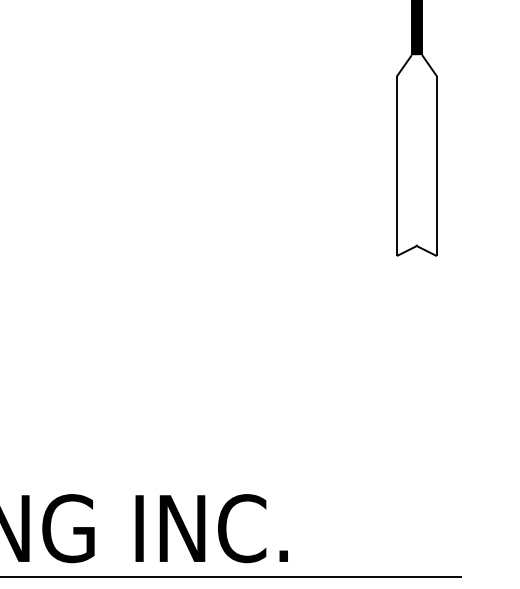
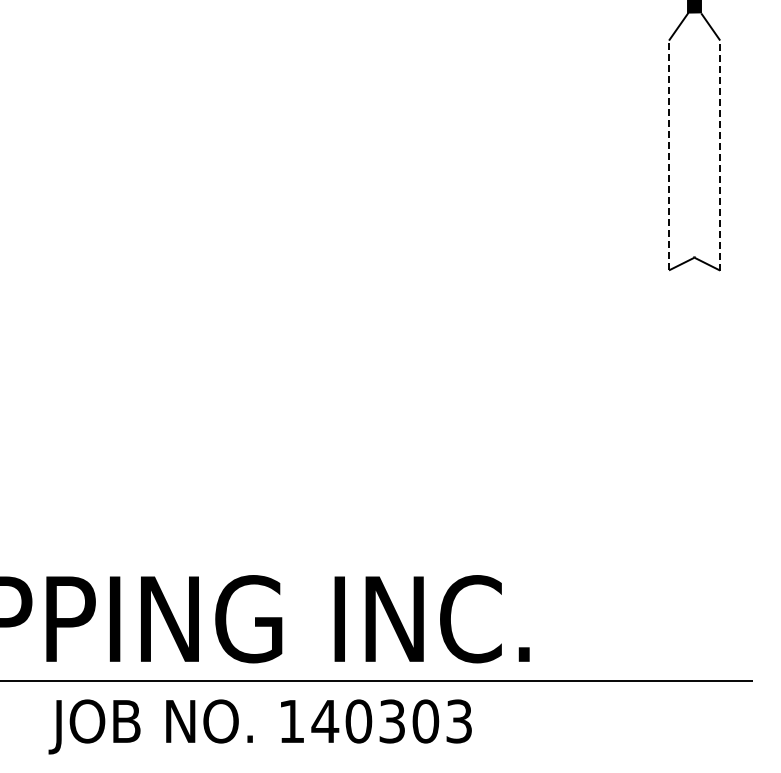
line: (397, 166) -> (669, 155), solid -> dashed
line: (437, 166) -> (720, 155), solid -> dashed

